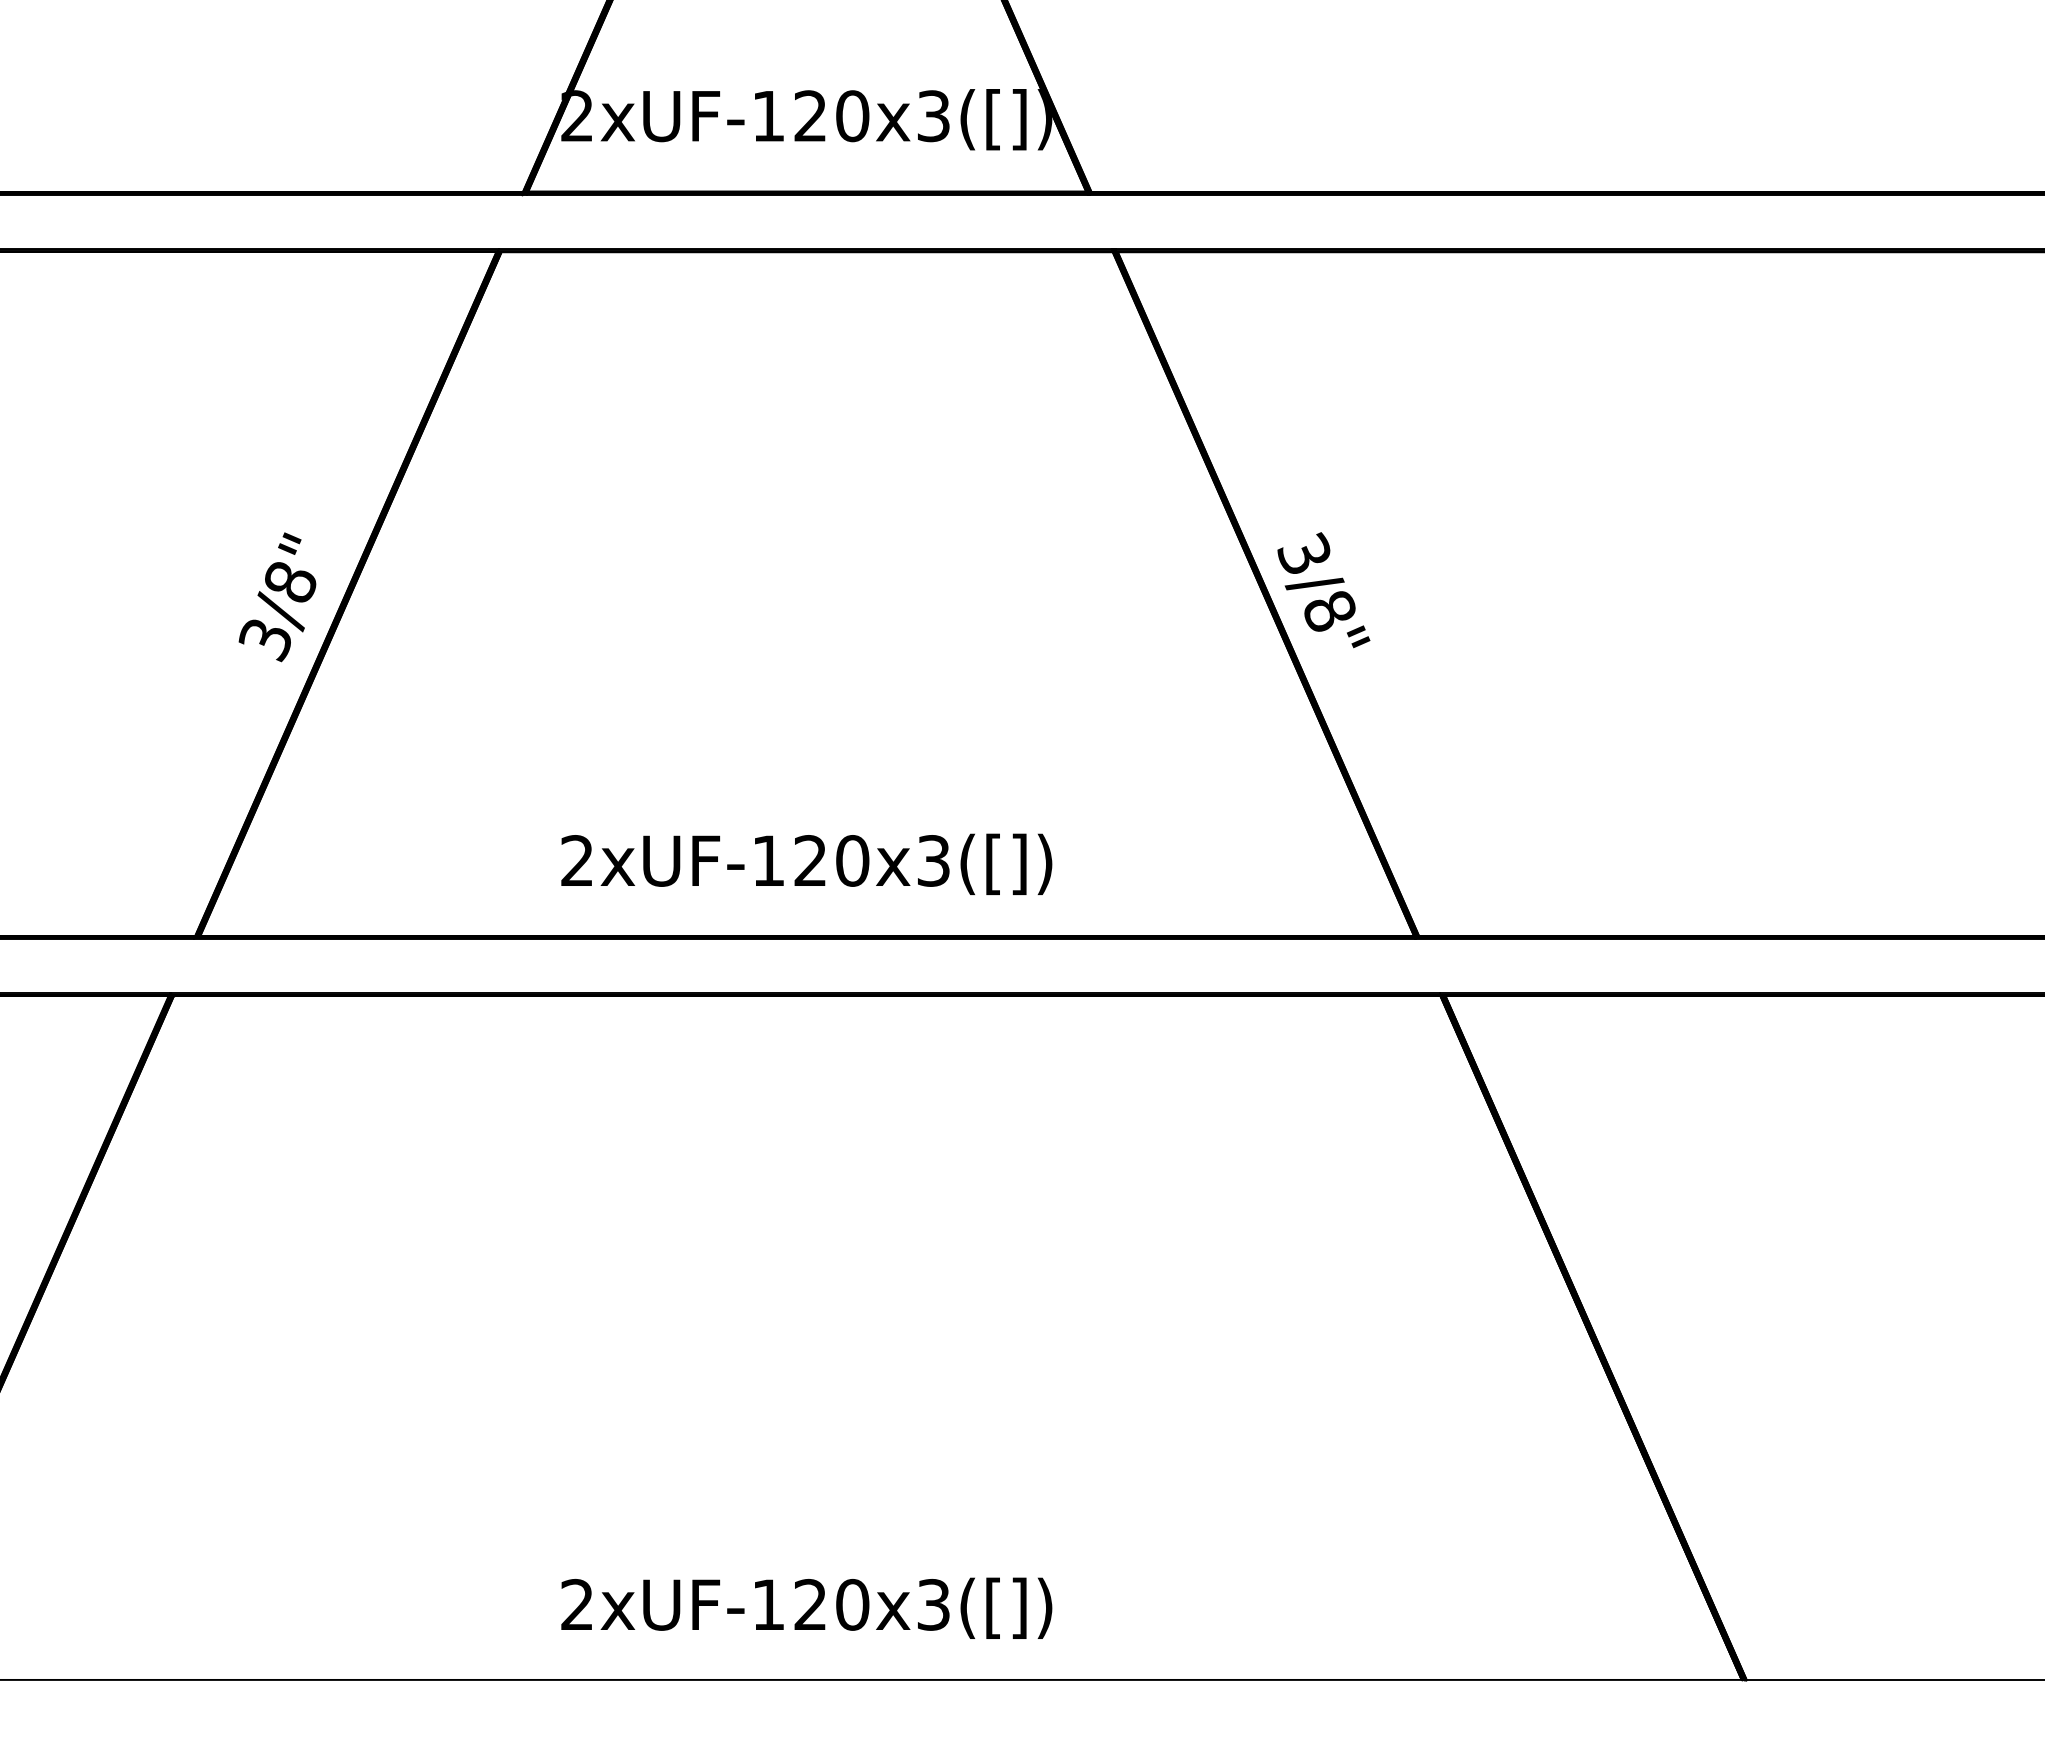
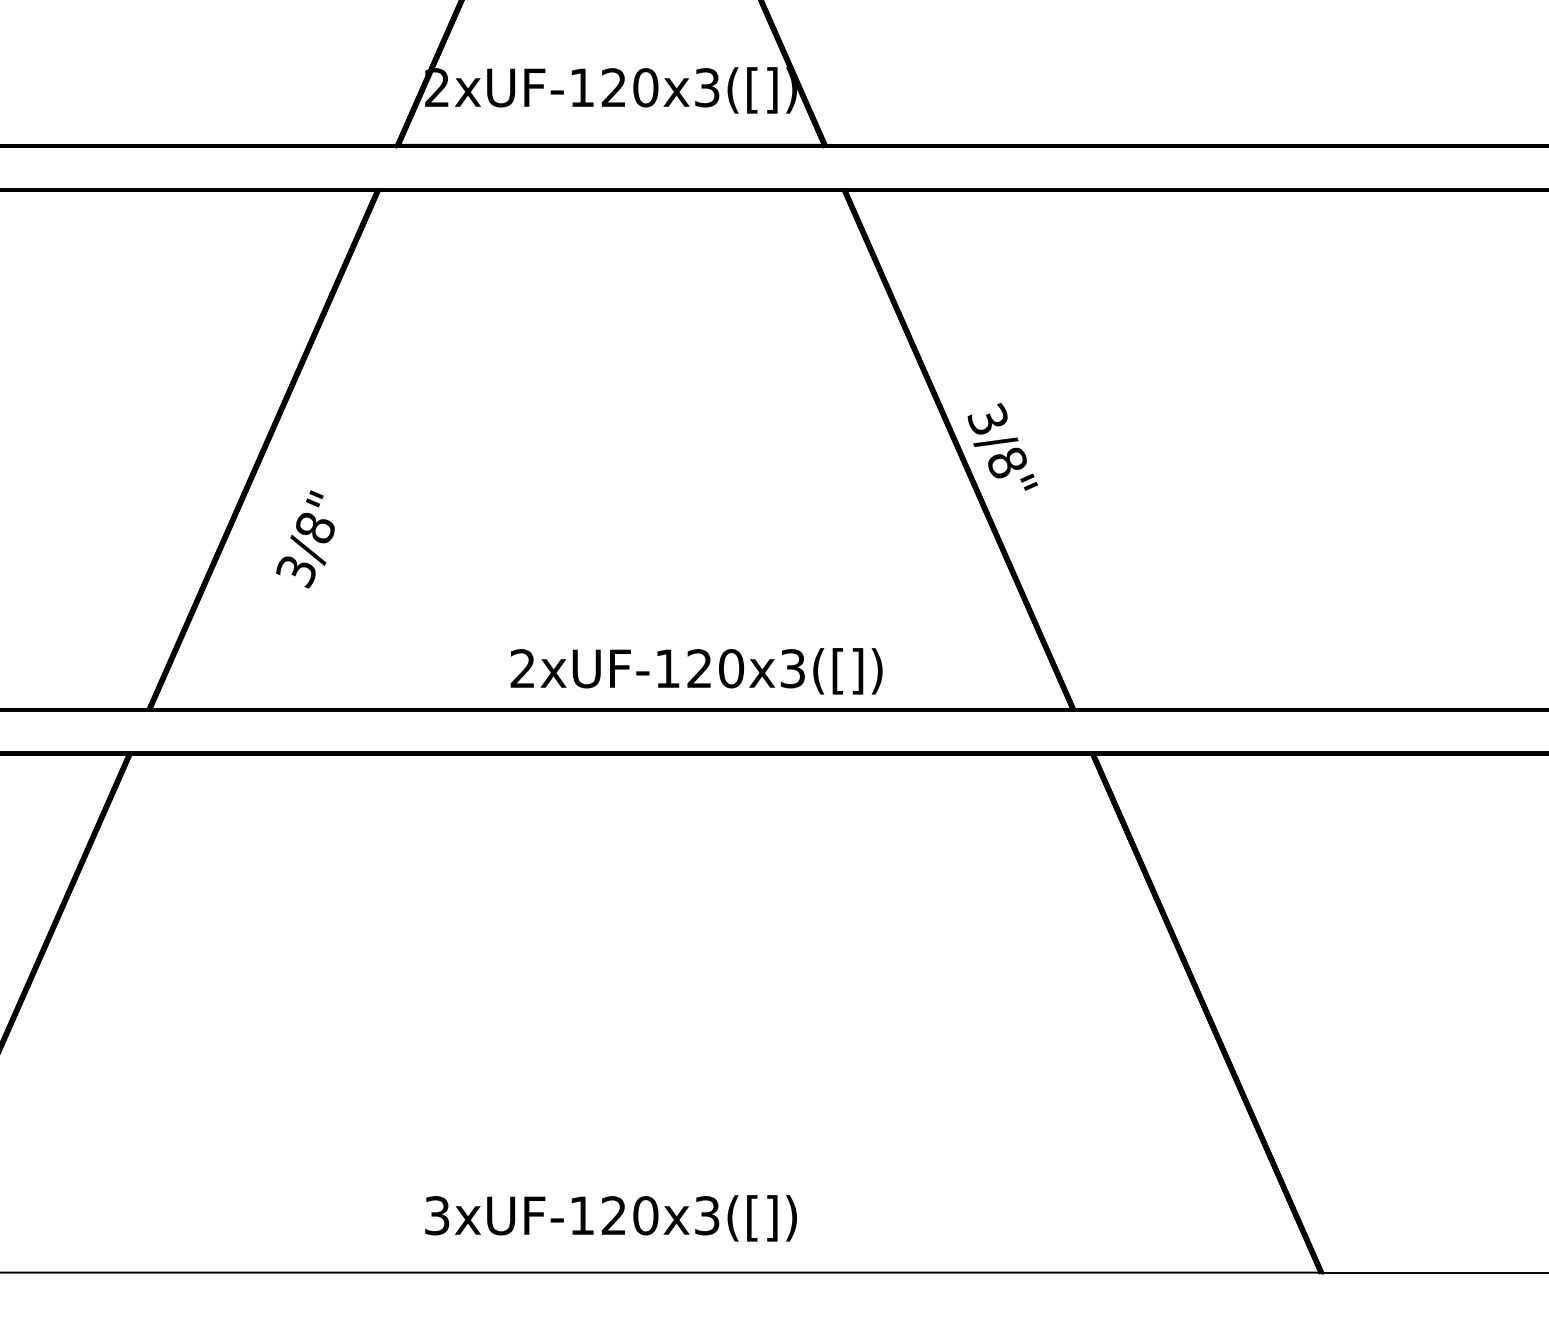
text: (277, 597) -> (305, 539), moved
text: (806, 863) -> (696, 670), moved
text: (577, 1604) -> (437, 1215), 2xUF-120x3([]) -> 3xUF-120x3([])

